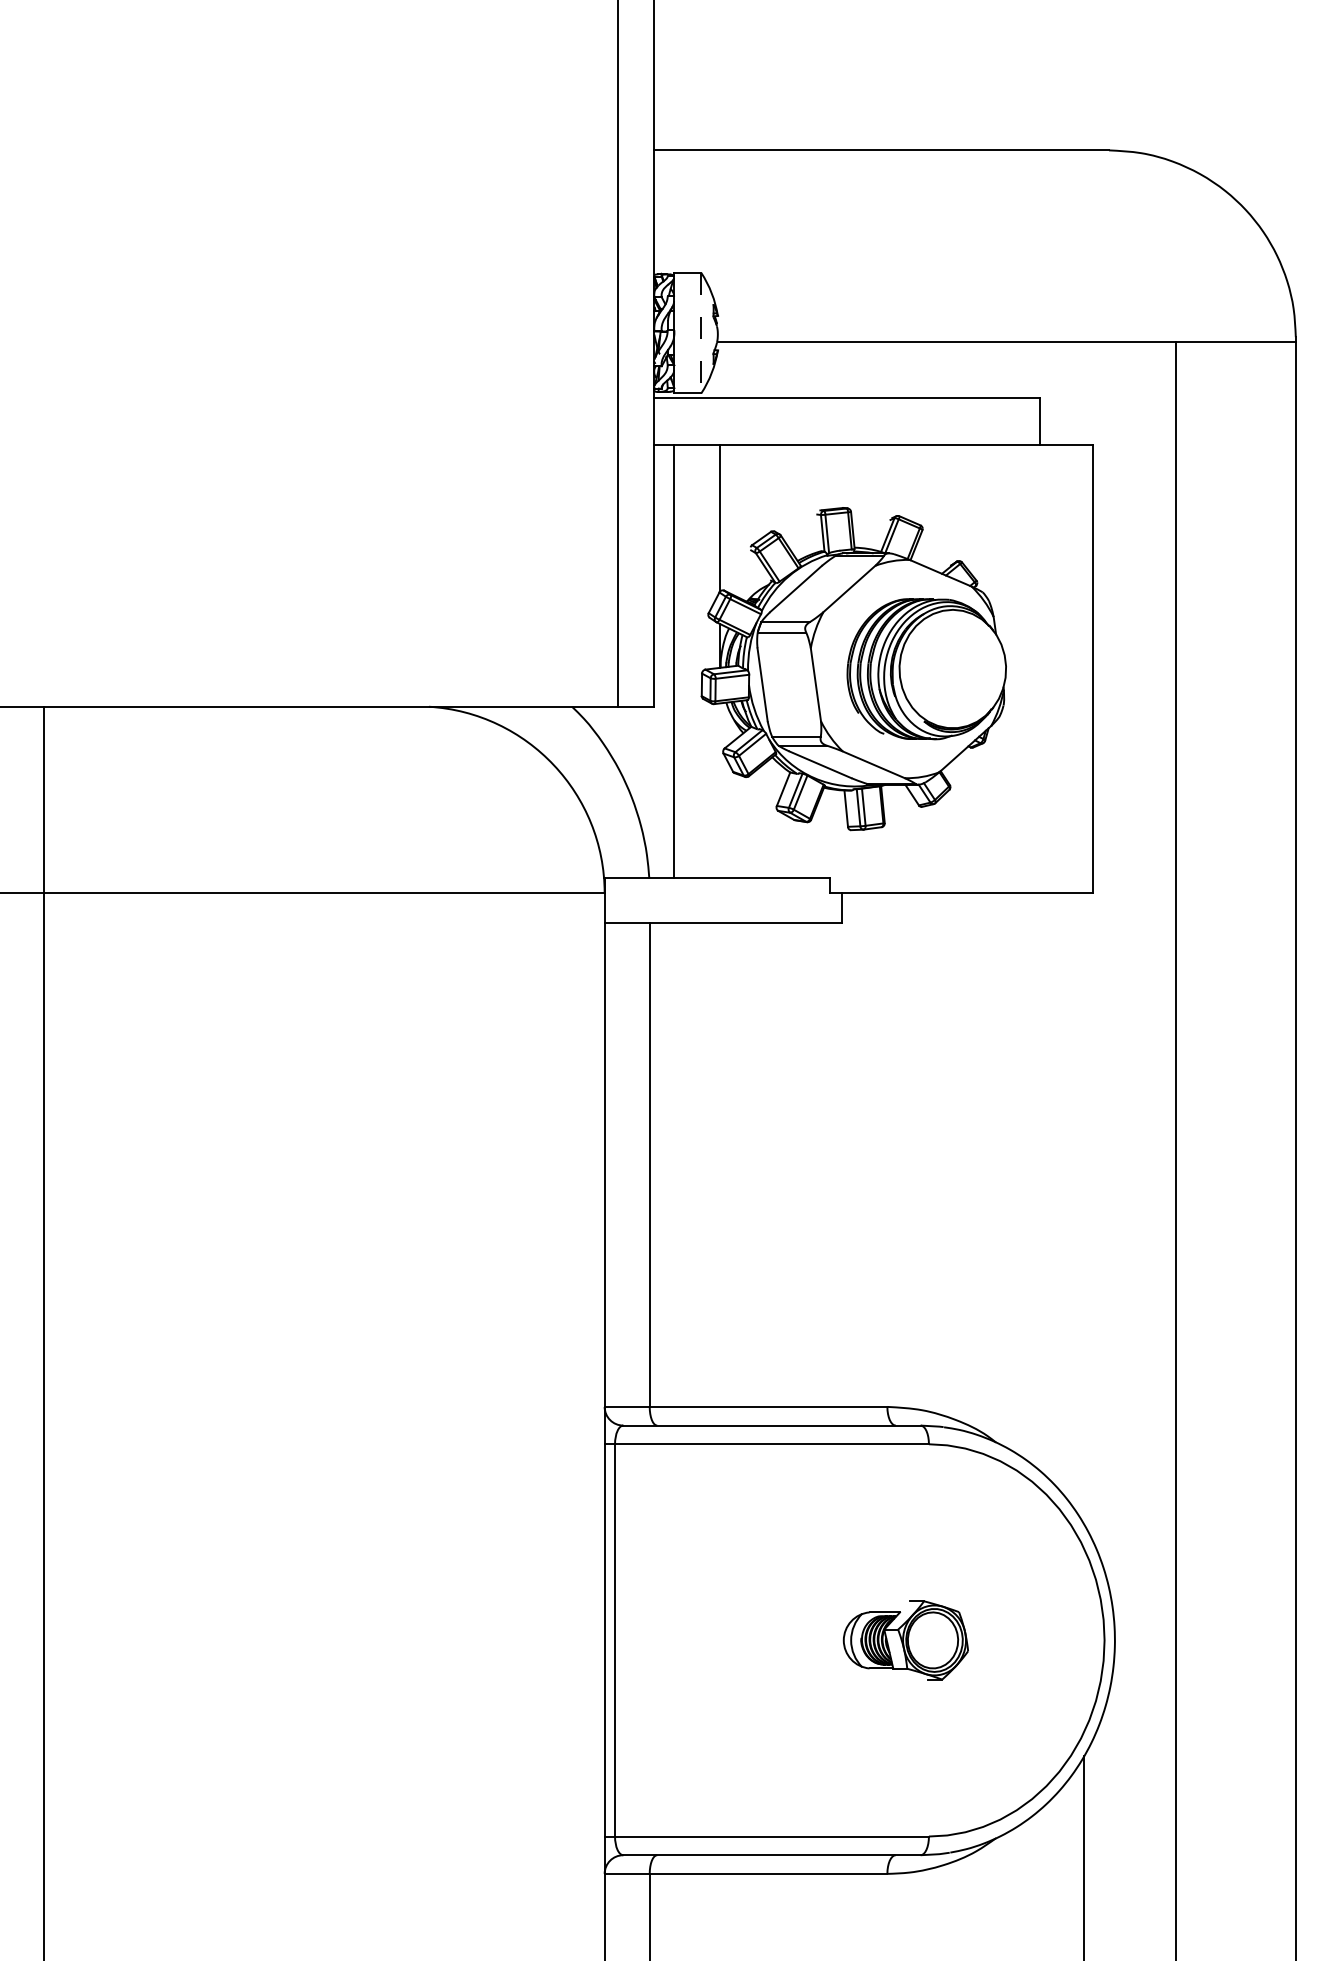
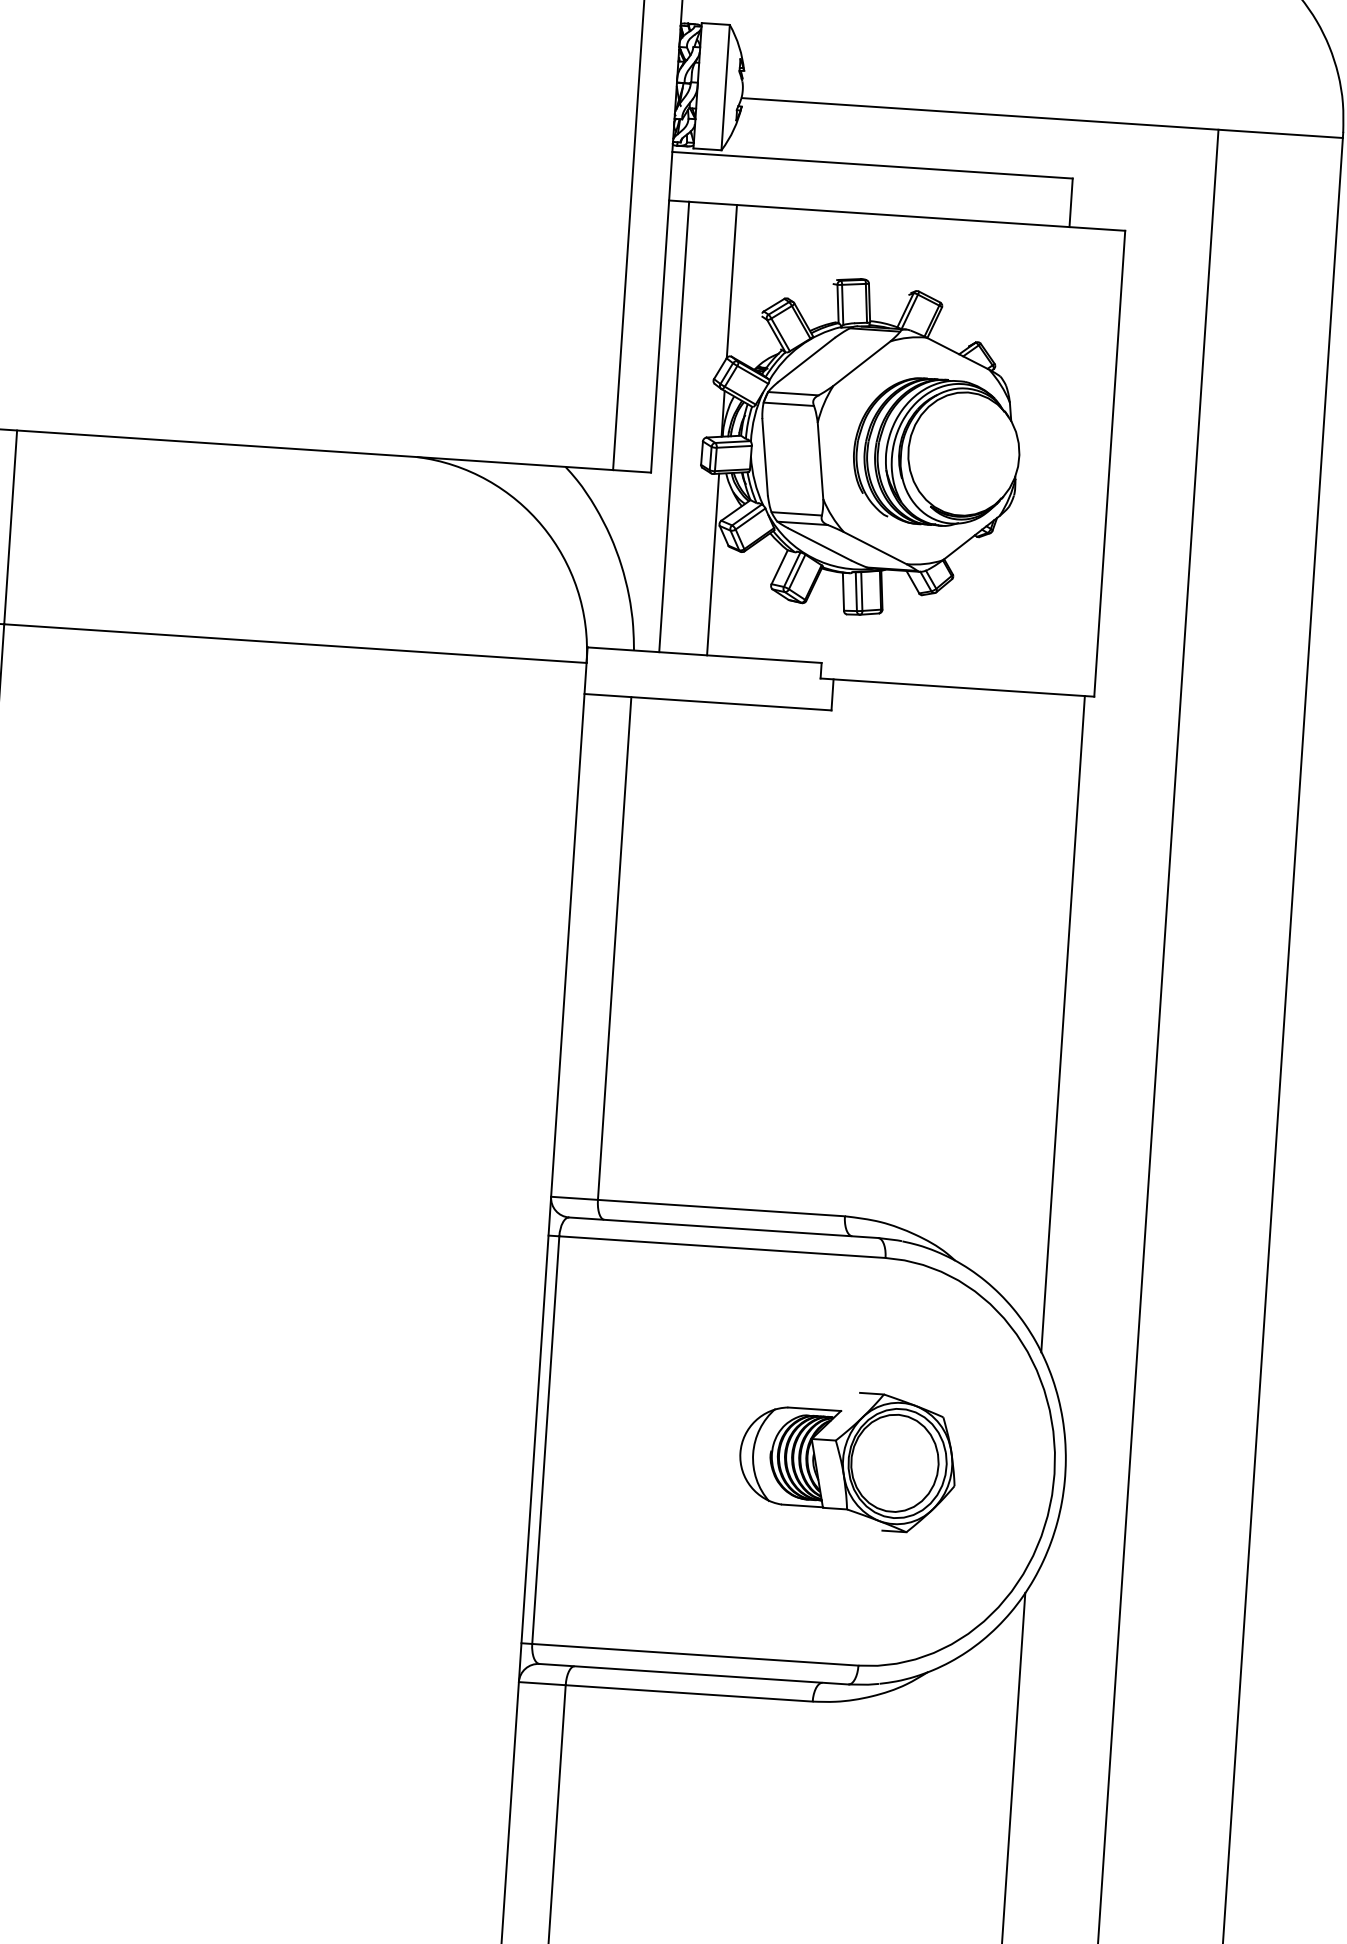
line: (701, 333) -> (725, 87), dashed -> solid
line: (719, 790) -> (713, 564), added
line: (1084, 1208) -> (1063, 1023), added
part: (905, 1640) -> (847, 1460), size x1.67

